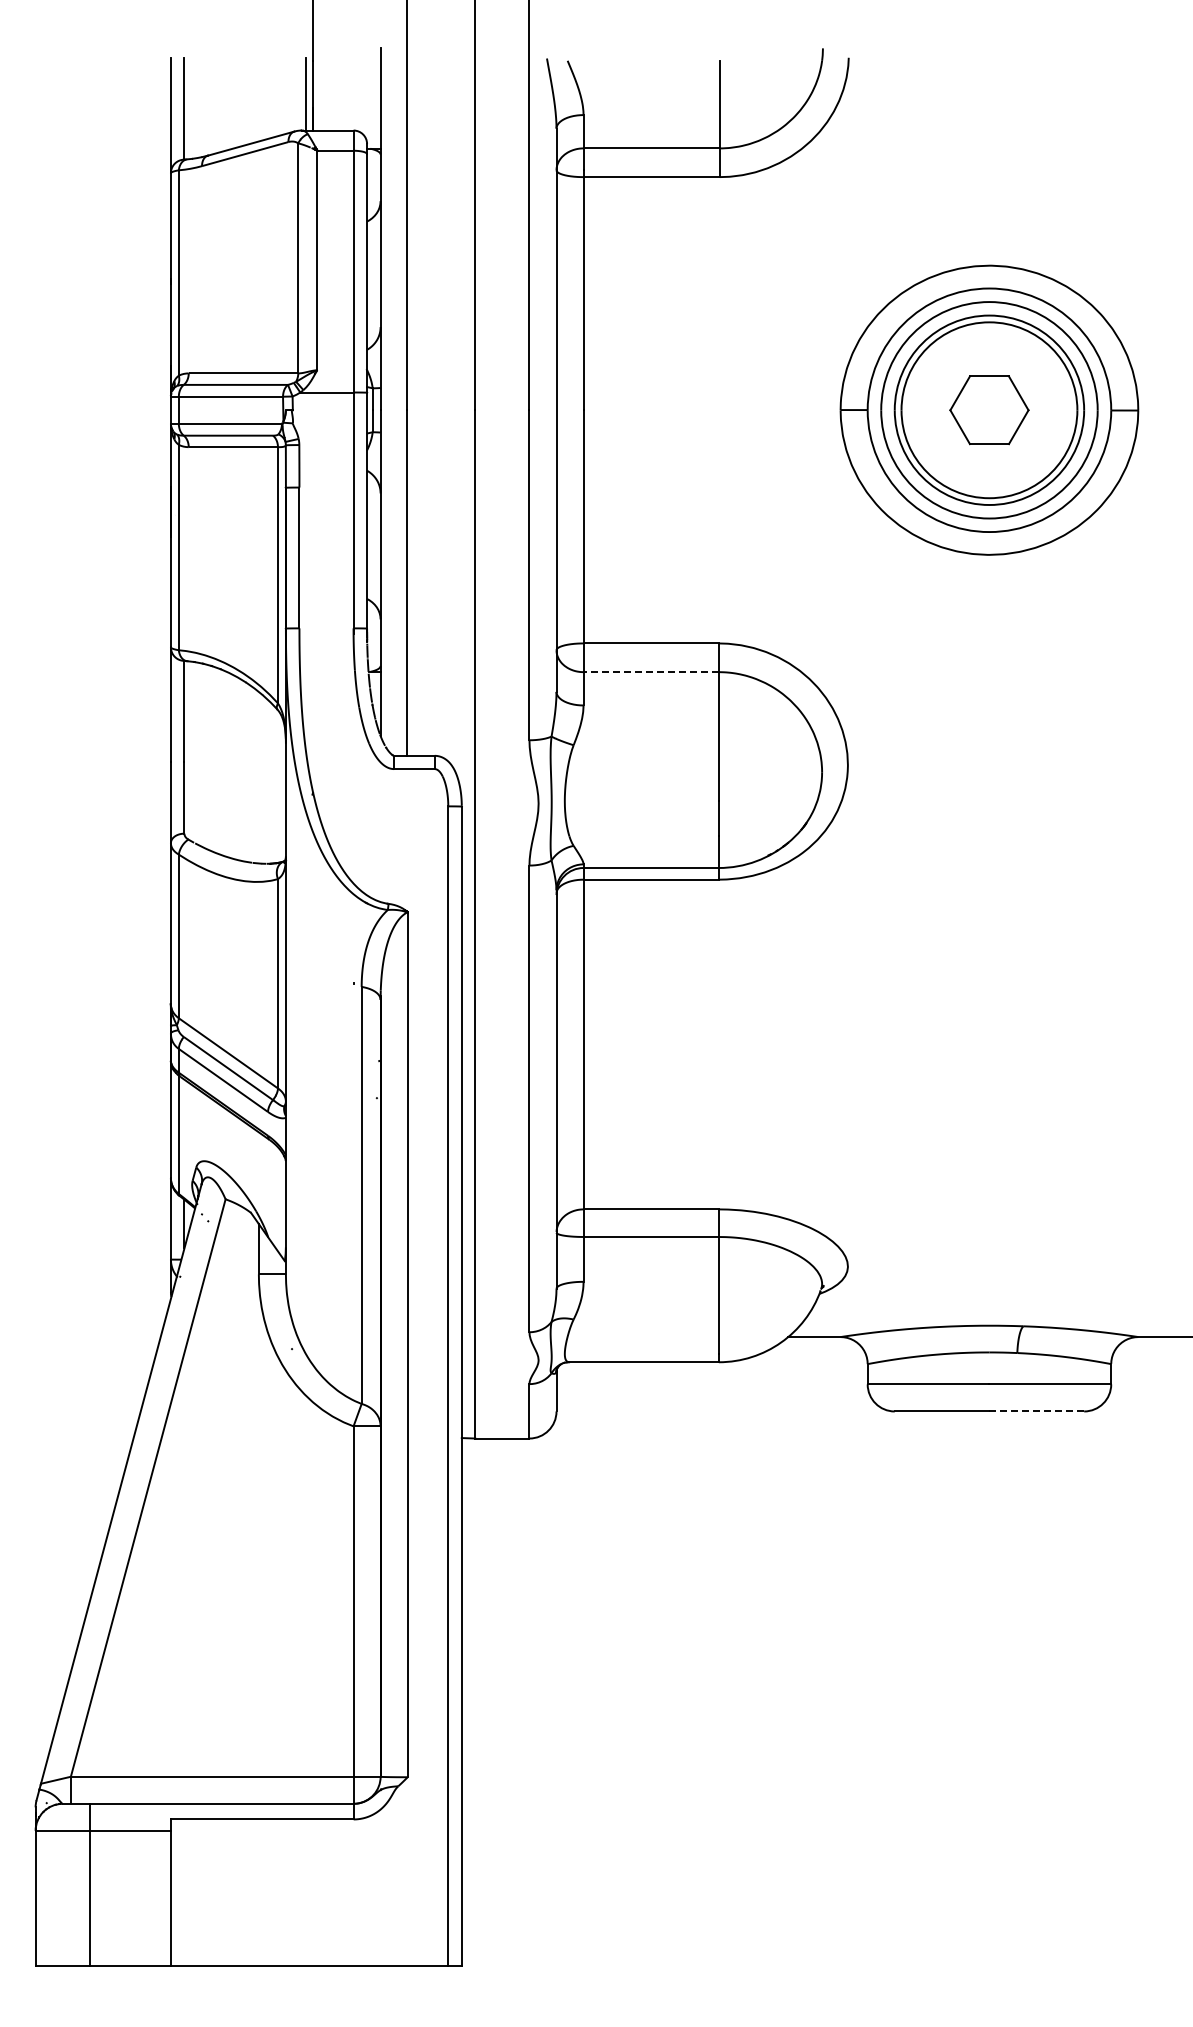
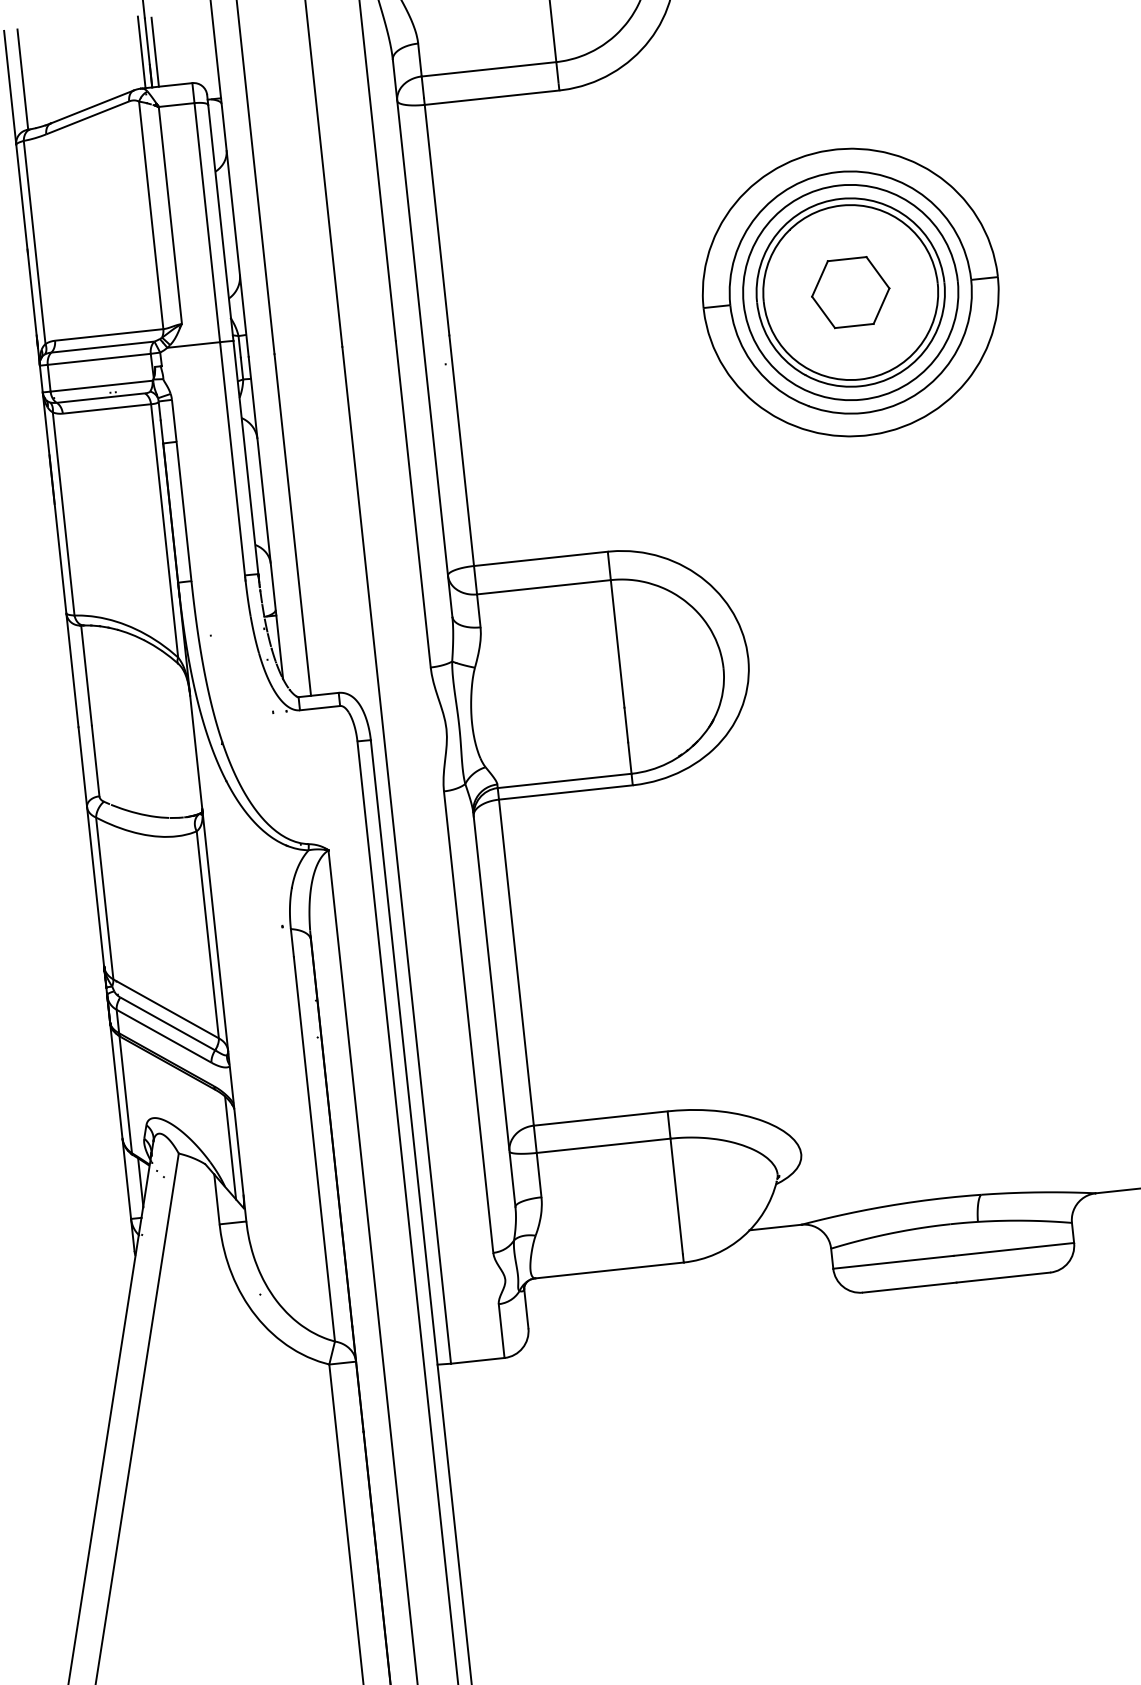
line: (319, 95) -> (154, 52), added
line: (651, 672) -> (544, 587), dashed -> solid
line: (278, 1199) -> (231, 1148), added
line: (1037, 1411) -> (1004, 1277), dashed -> solid

